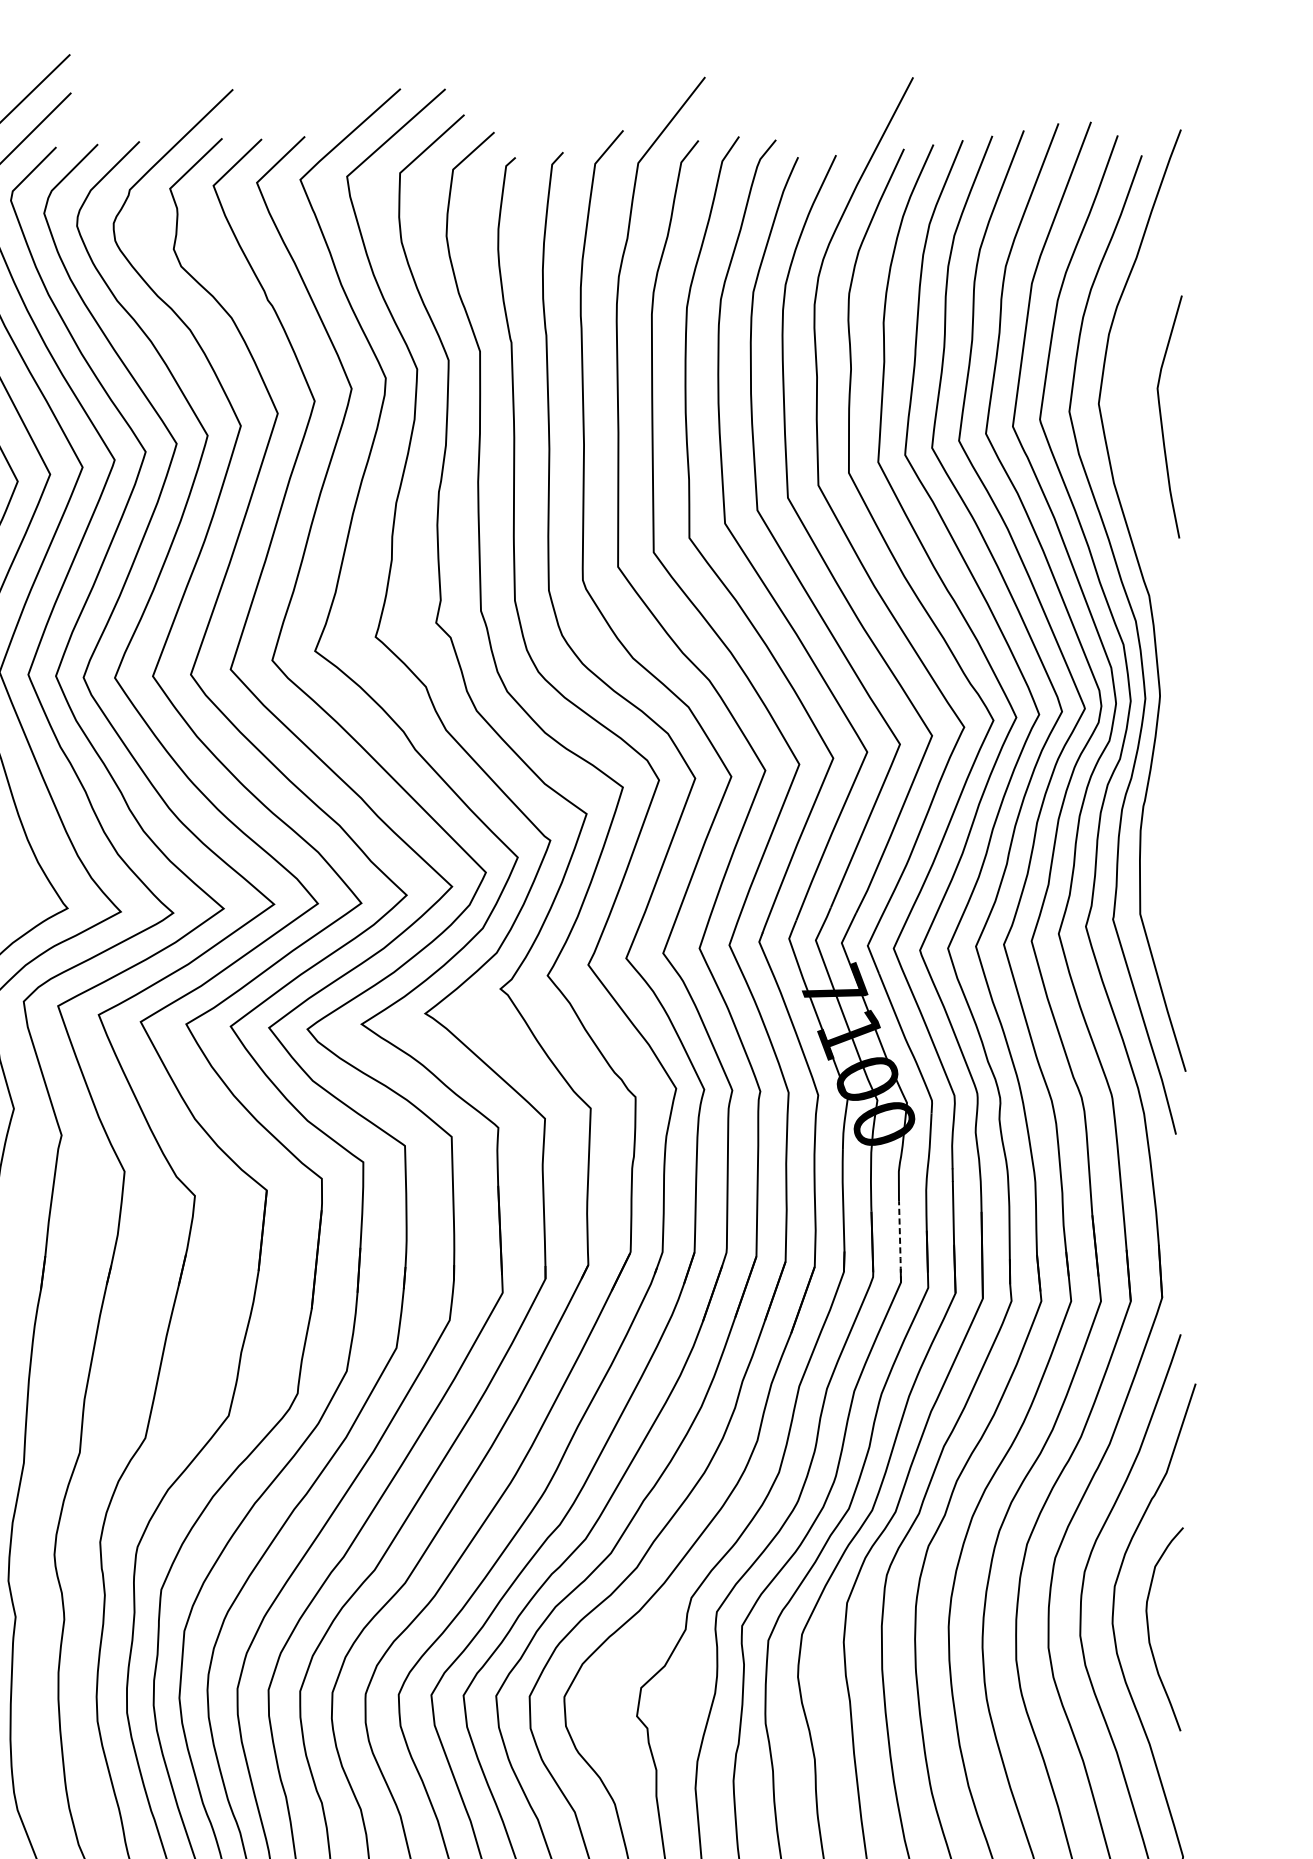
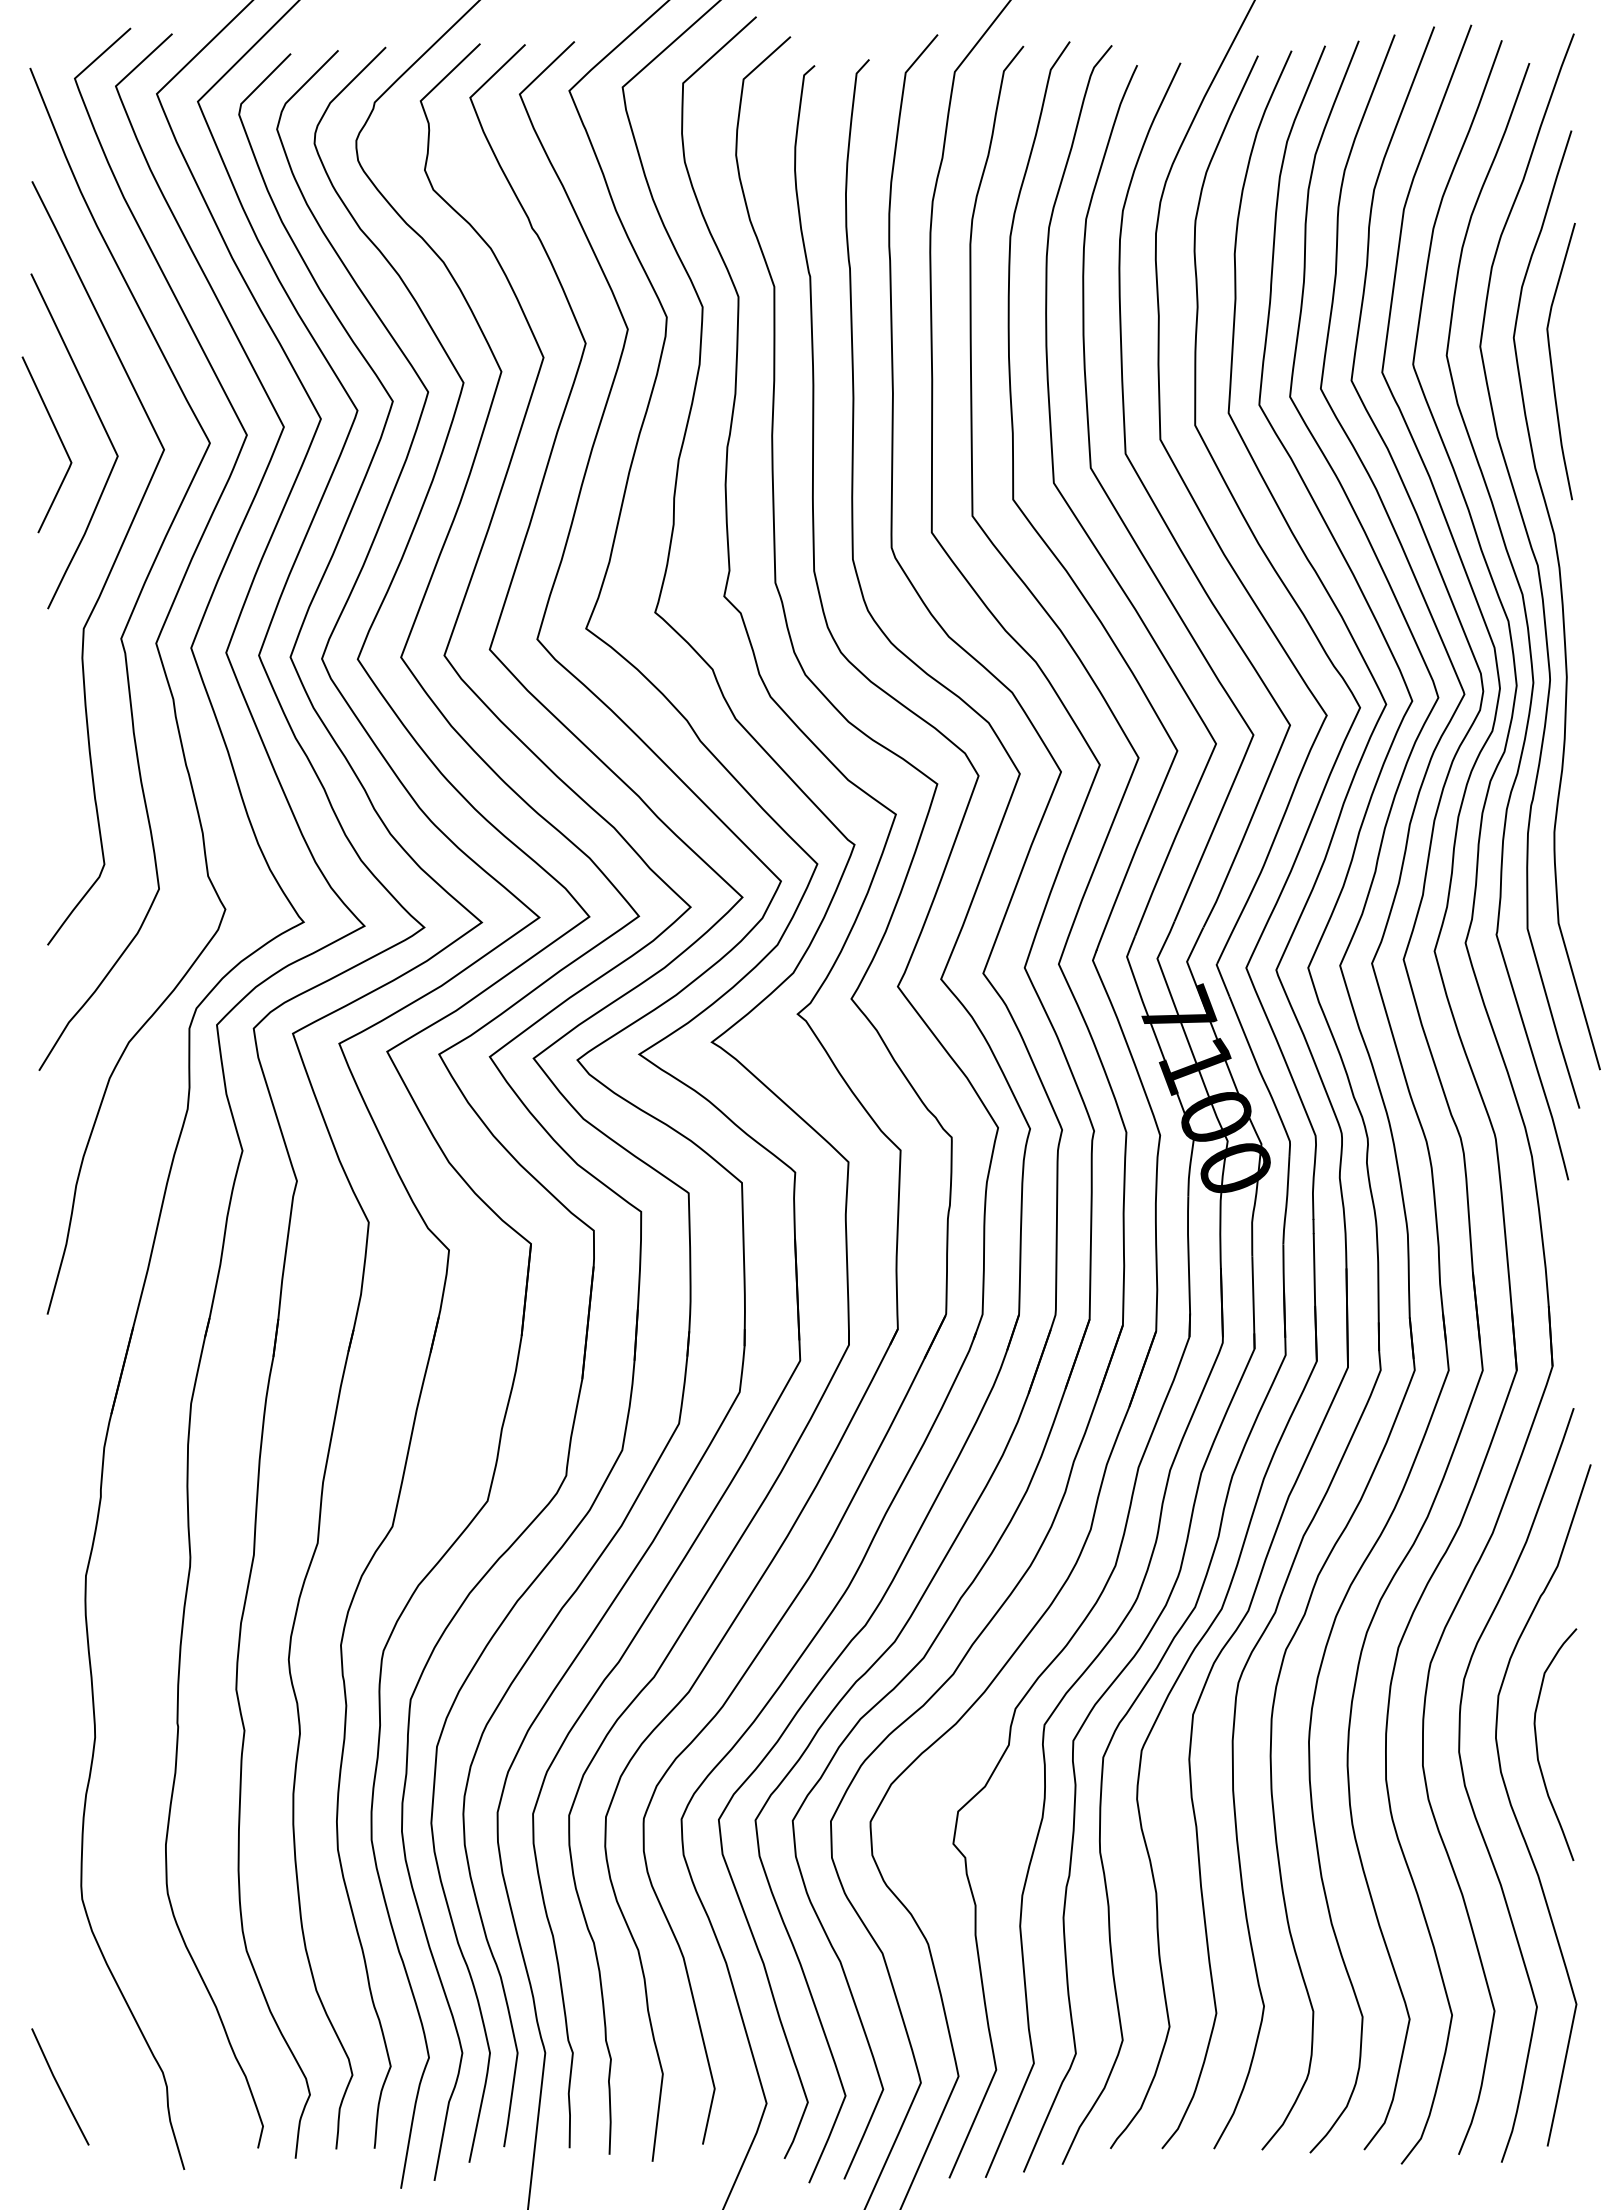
curve: (1170, 626) -> (1561, 600), added
line: (900, 1242) -> (1253, 1303), dashed -> solid

